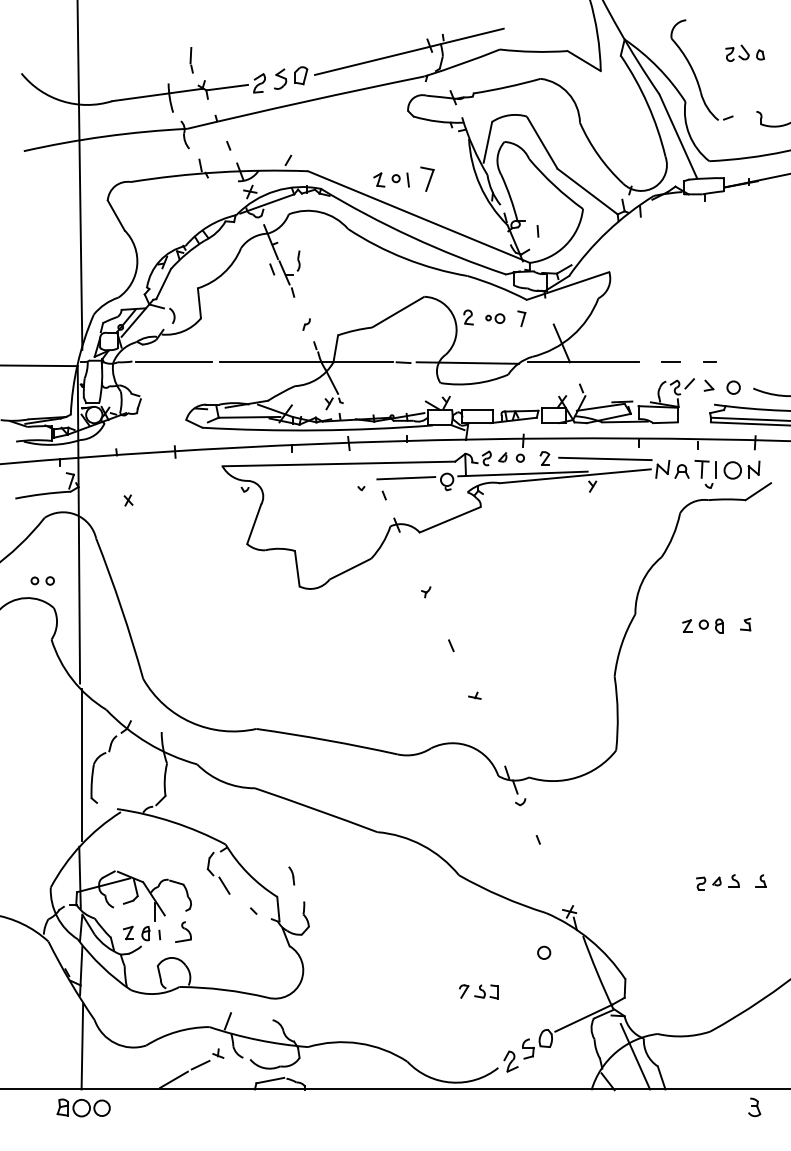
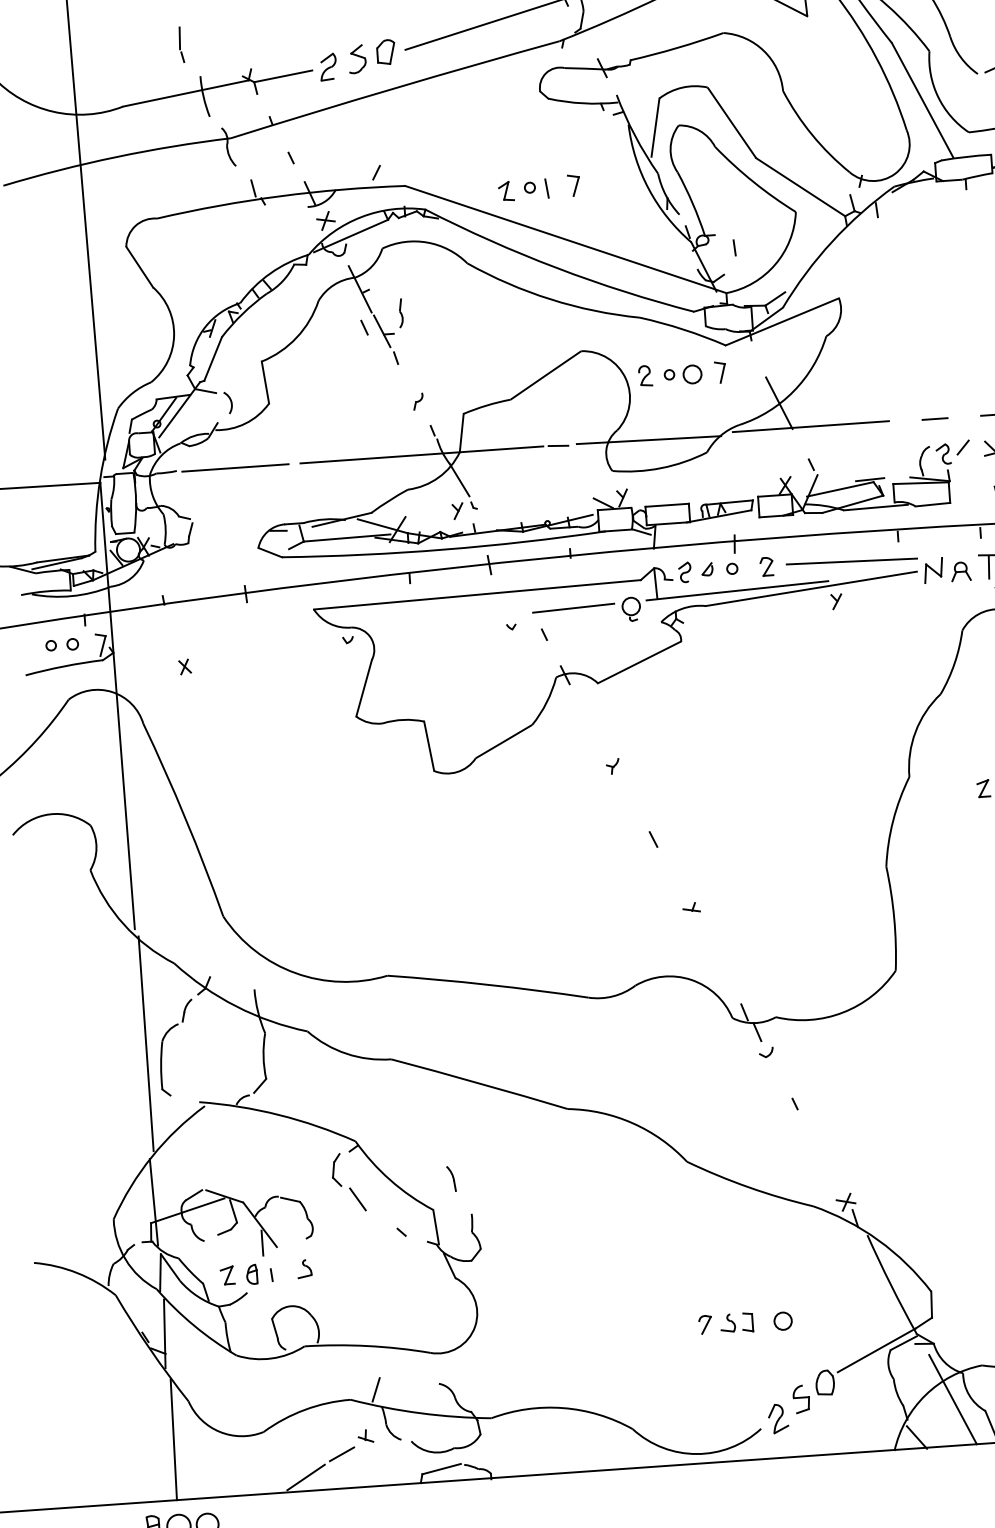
part: (191, 60) -> (181, 45), moved
part: (427, 179) -> (574, 185), size x0.62
part: (495, 318) -> (683, 374), size x1.43
part: (42, 580) -> (61, 644), moved
part: (182, 932) -> (303, 1269), size x0.62
circle: (544, 952) -> (783, 1320), moved

